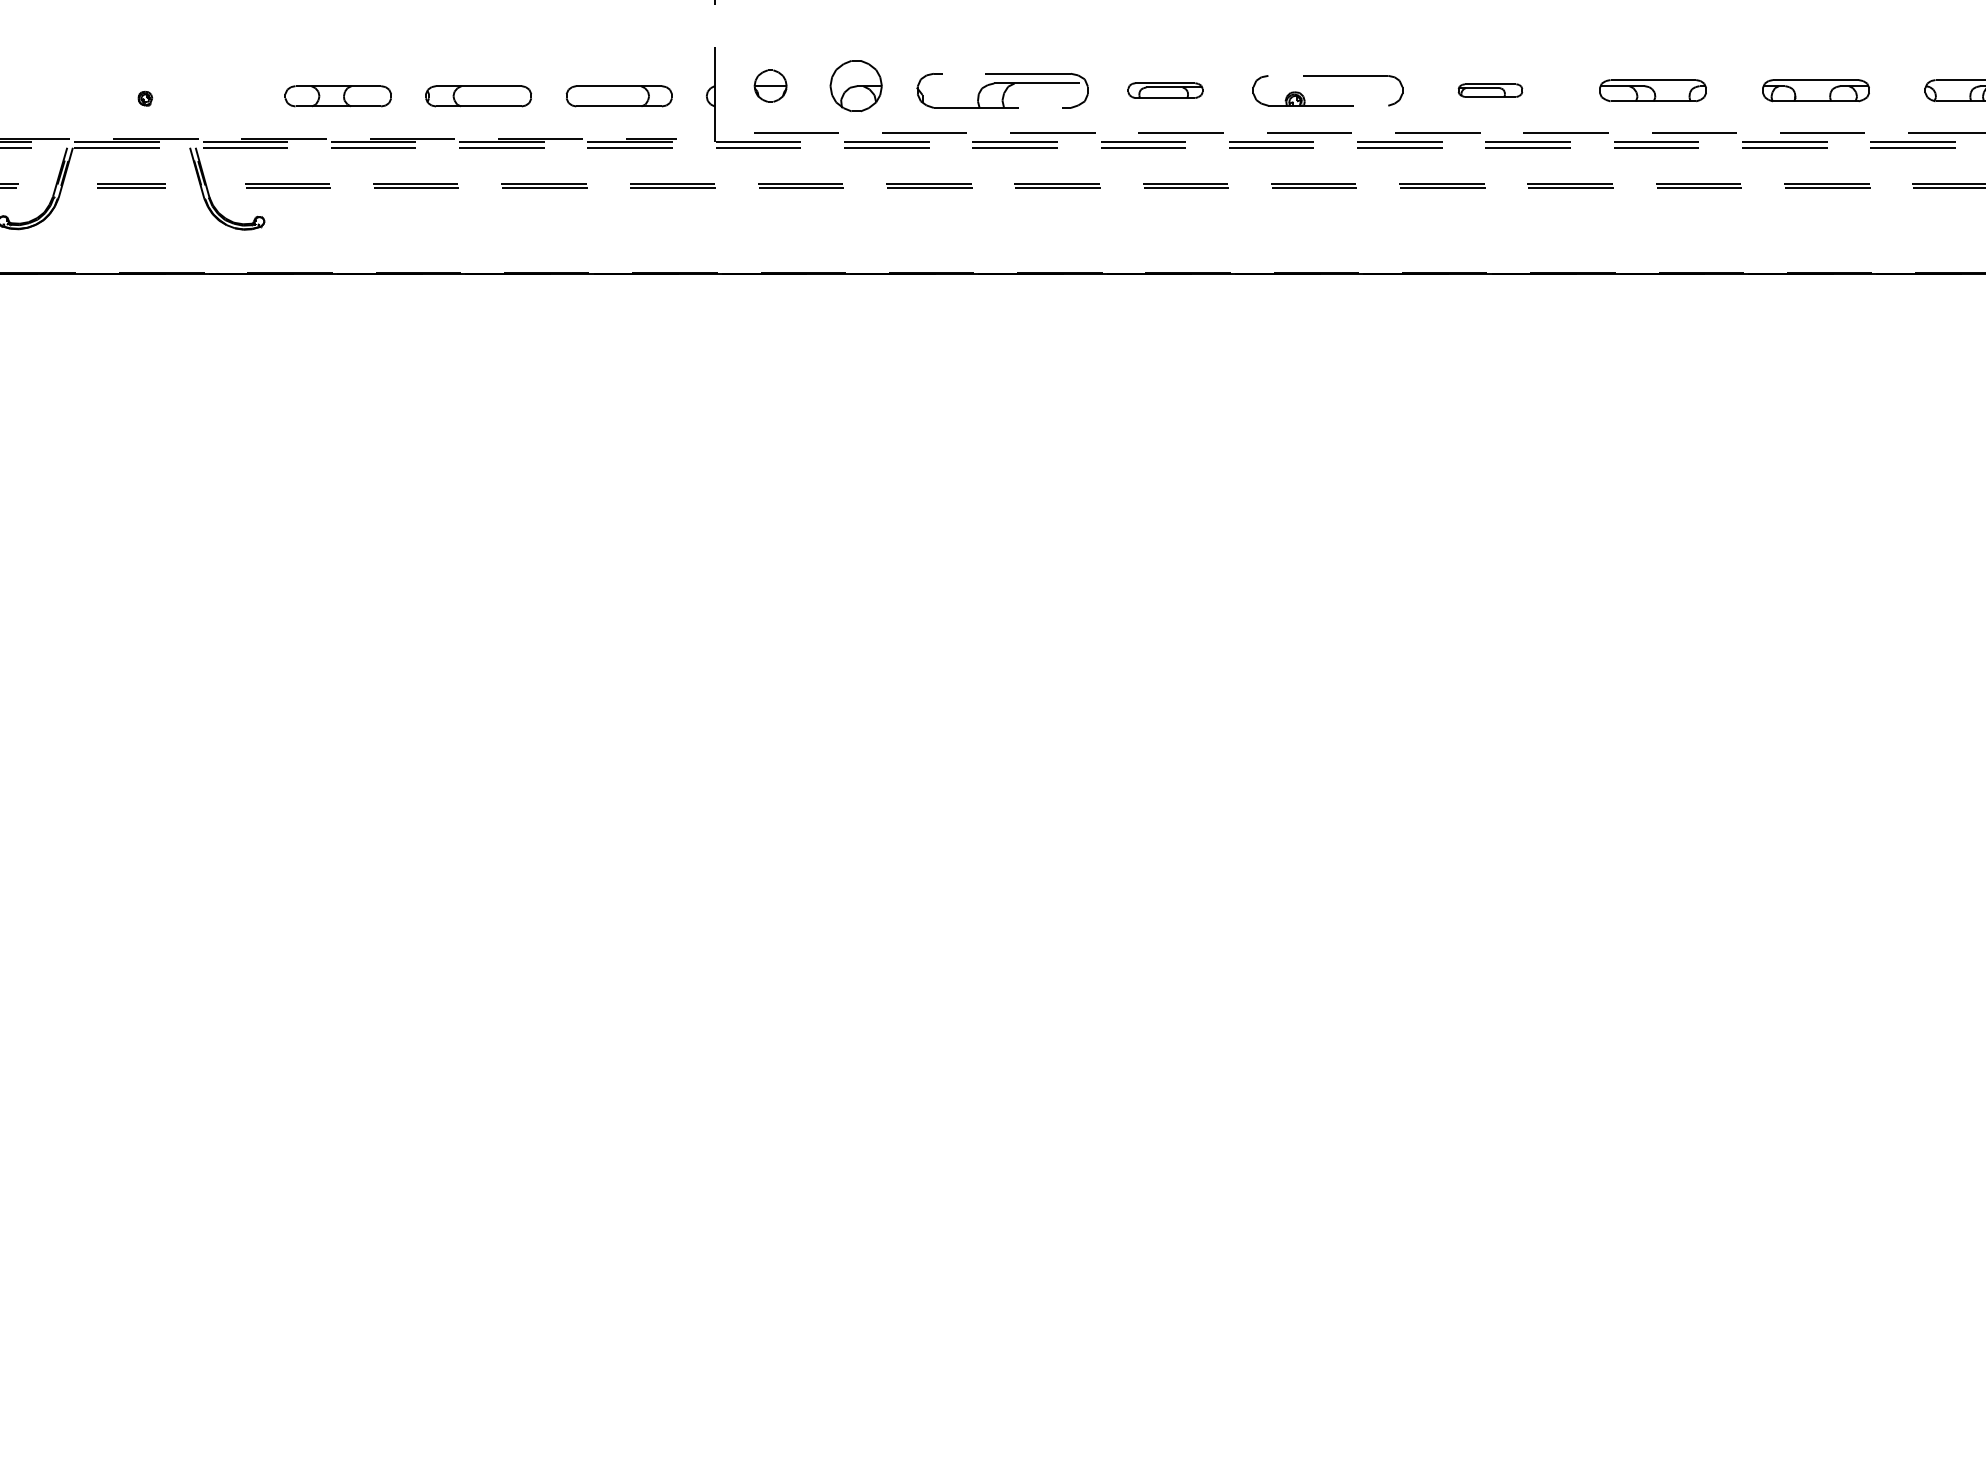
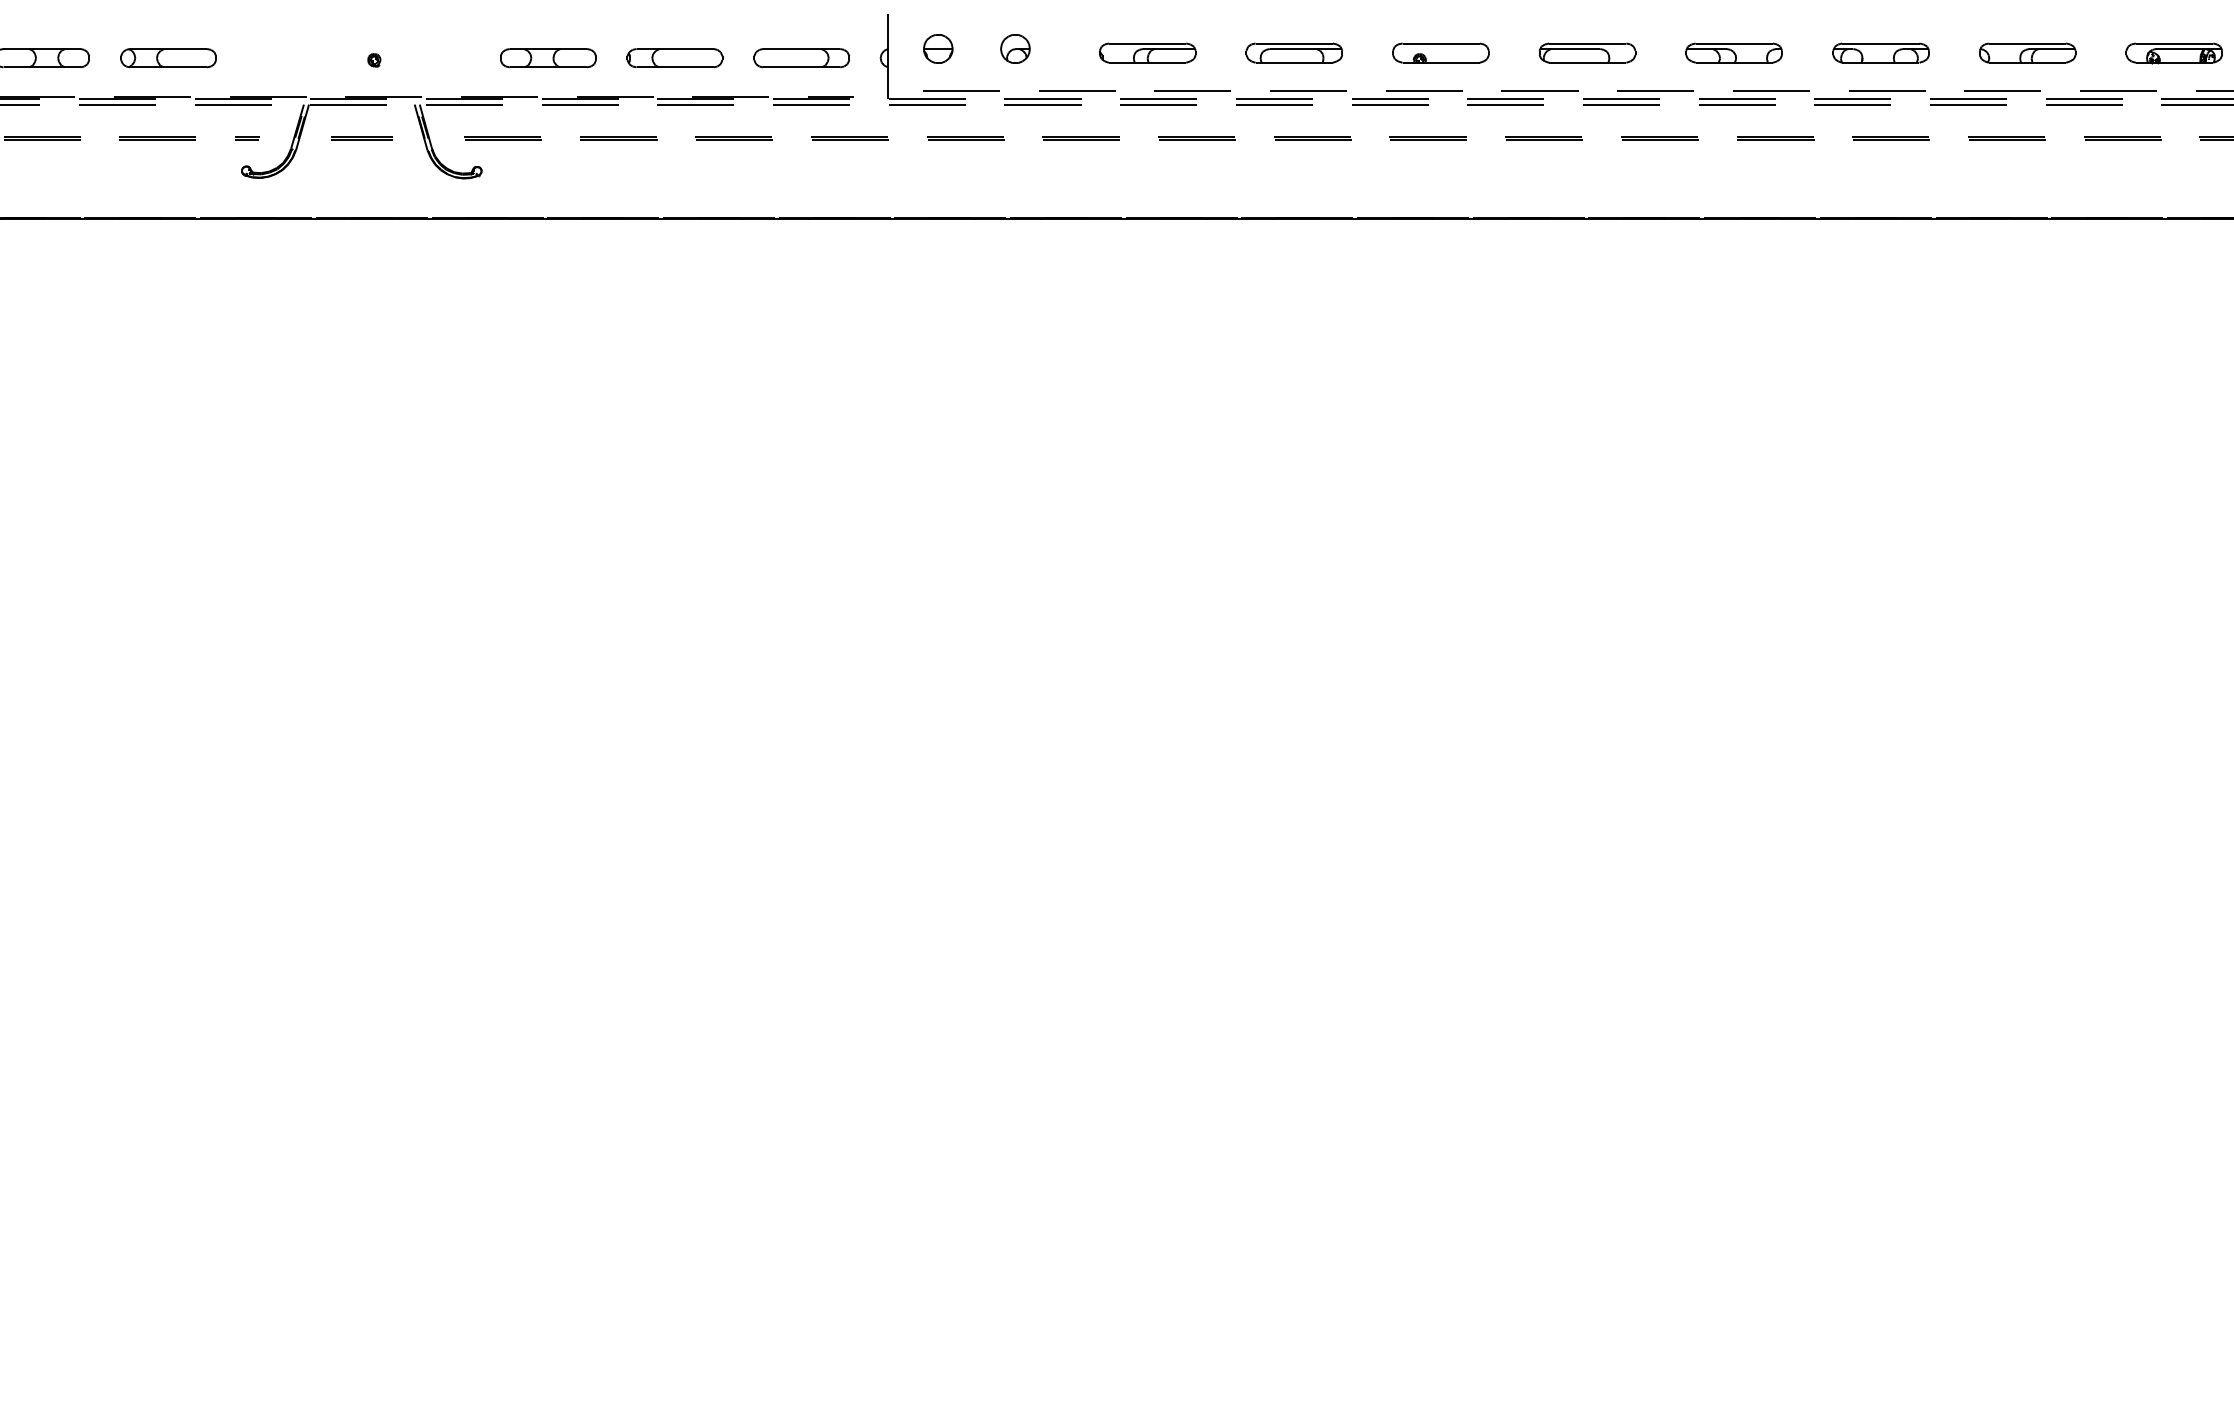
part: (856, 85) -> (1015, 48), size x0.62
part: (1002, 90) -> (1147, 52), size x0.62
part: (1165, 90) -> (1294, 52), size x1.43
part: (1327, 90) -> (1440, 52), size x0.71
part: (1490, 90) -> (1587, 52), size x1.67

